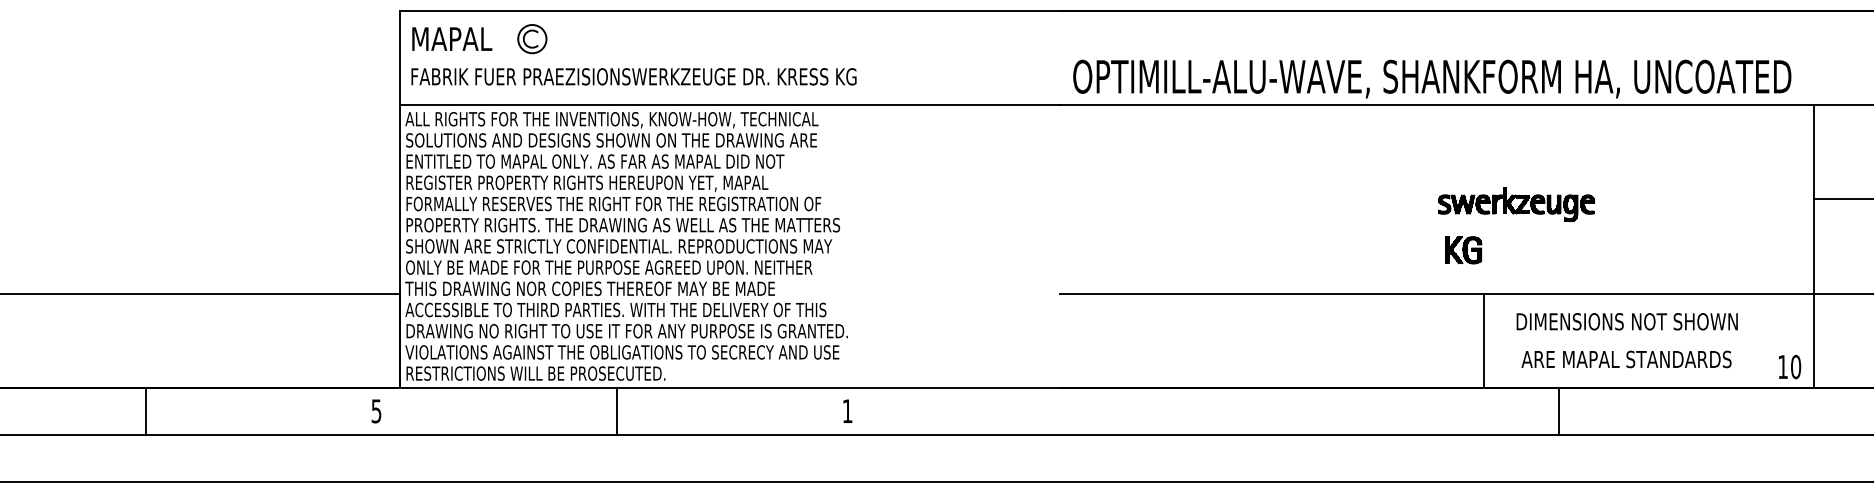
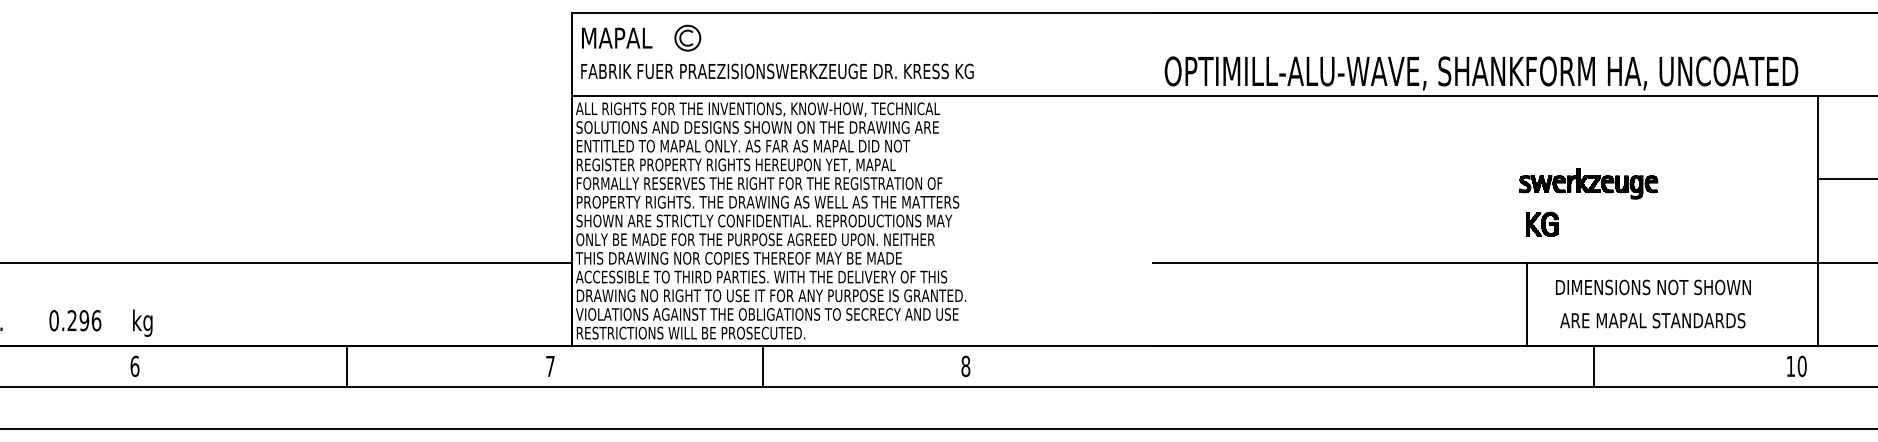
part: (1516, 214) -> (1588, 192), moved
text: (1789, 367) -> (1796, 366), moved
text: (376, 411) -> (550, 366), 5 -> 7
text: (847, 411) -> (965, 366), 1 -> 8

